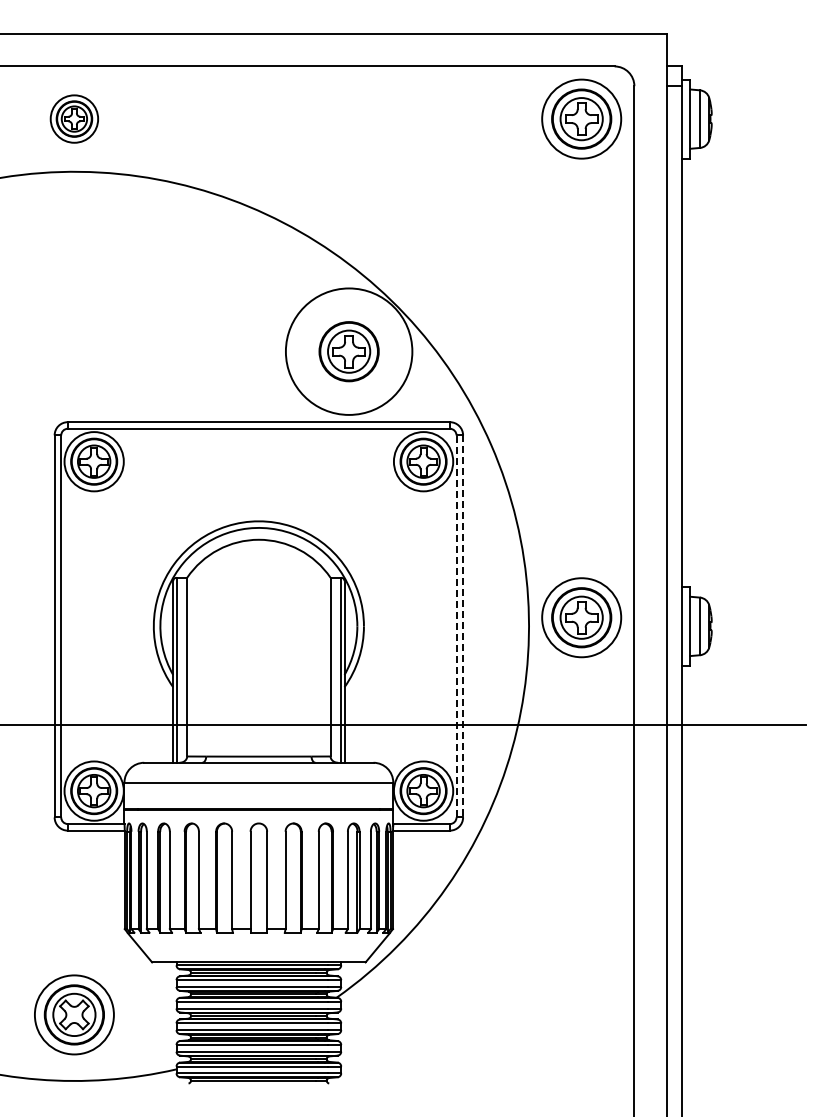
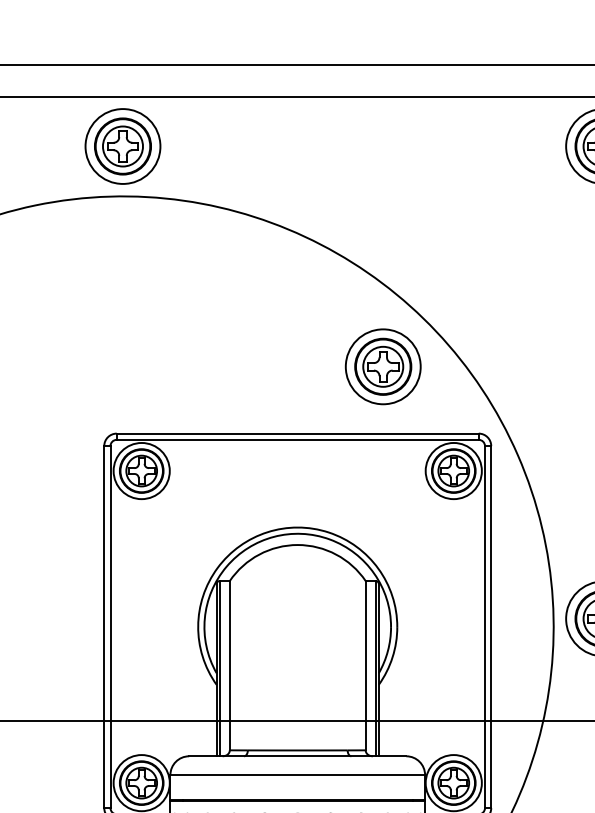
part: (74, 118) -> (123, 145), size x1.67
circle: (348, 351) -> (382, 366), size x0.62
line: (456, 625) -> (484, 626), dashed -> solid
line: (463, 626) -> (491, 627), dashed -> solid

